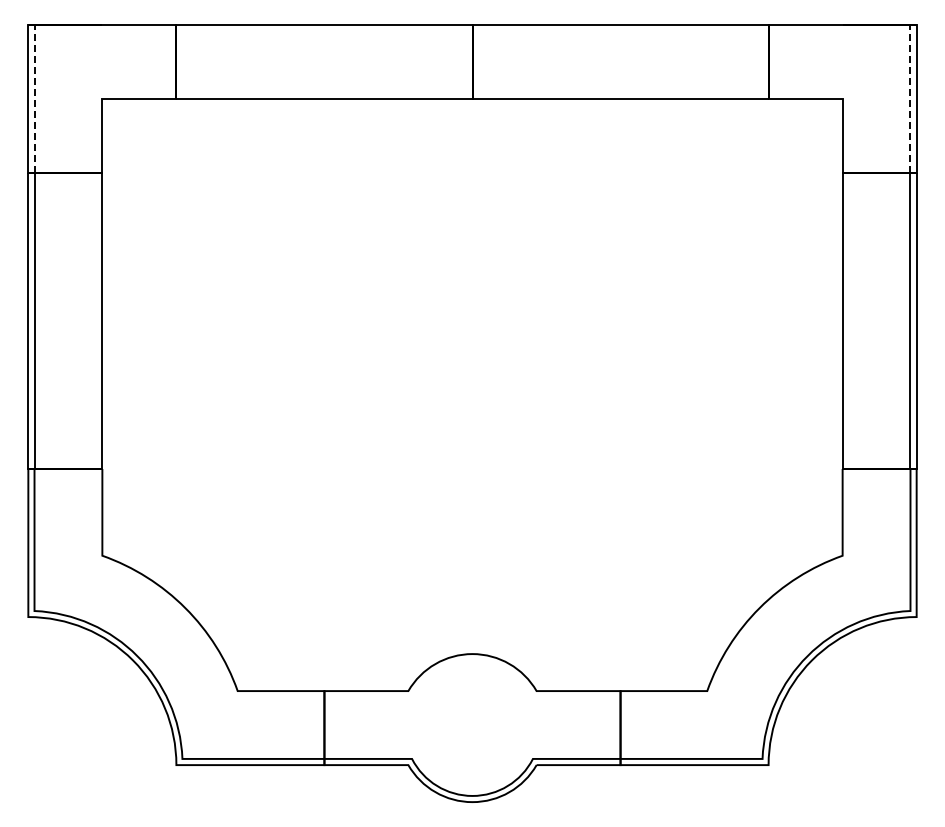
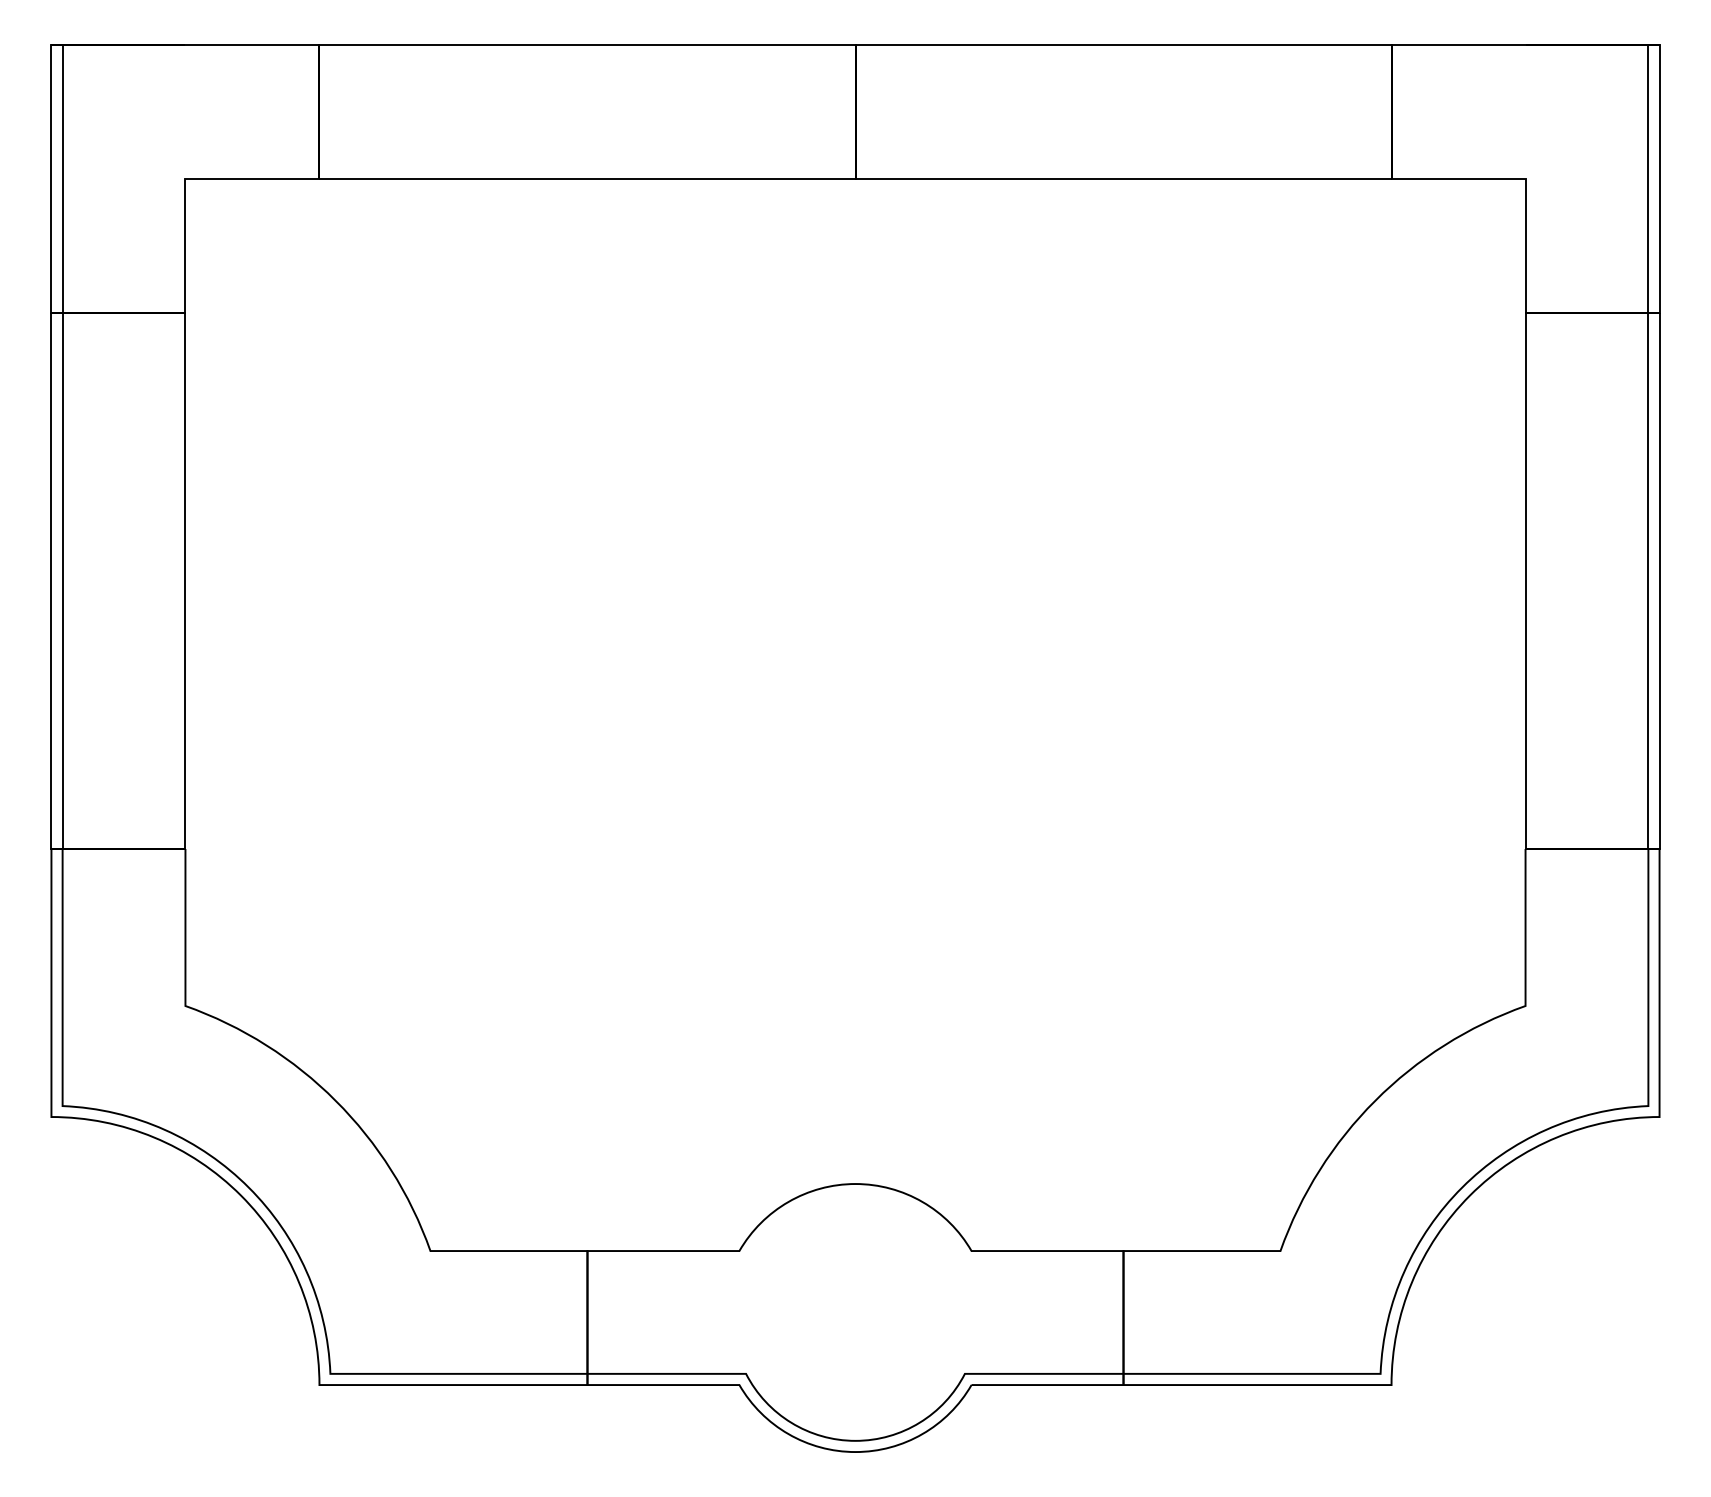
line: (34, 98) -> (62, 178), dashed -> solid
line: (910, 98) -> (1648, 178), dashed -> solid

